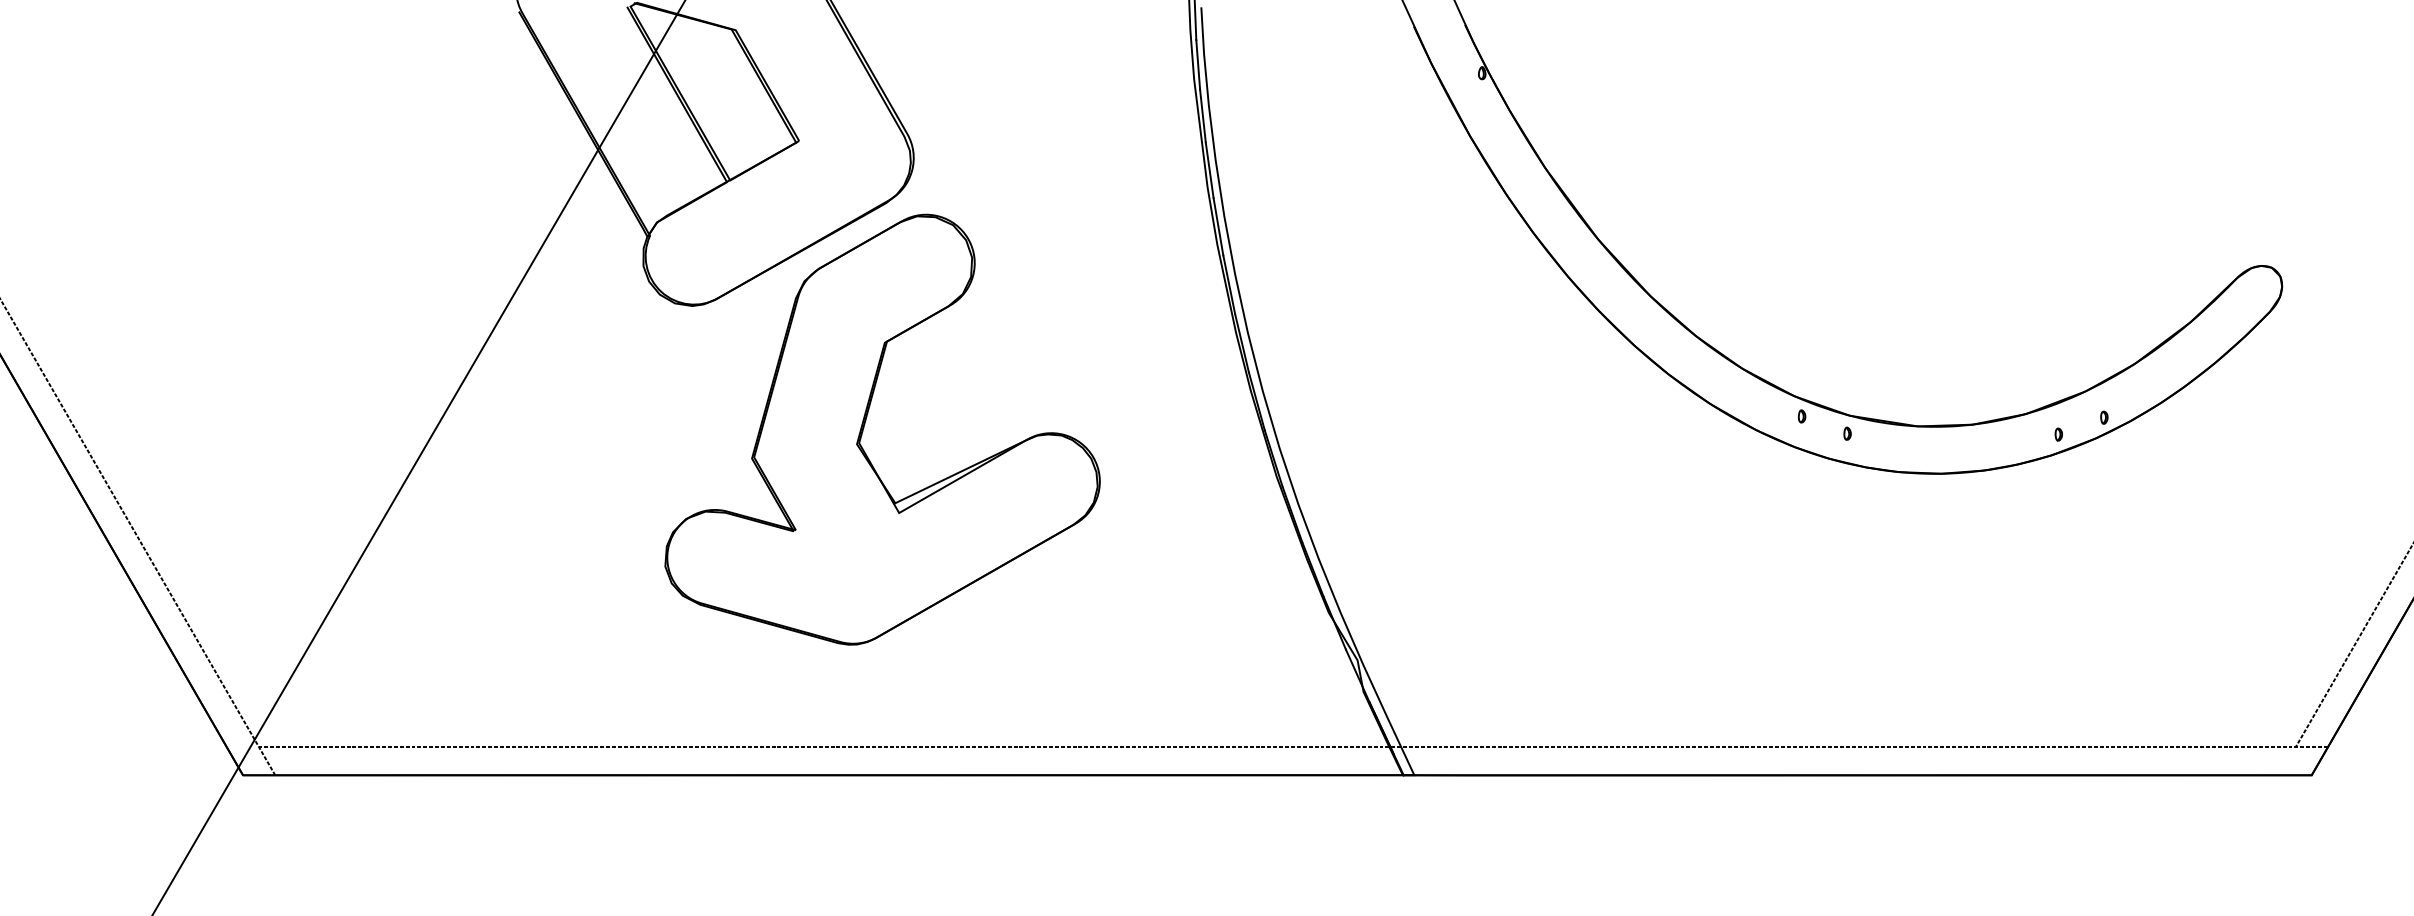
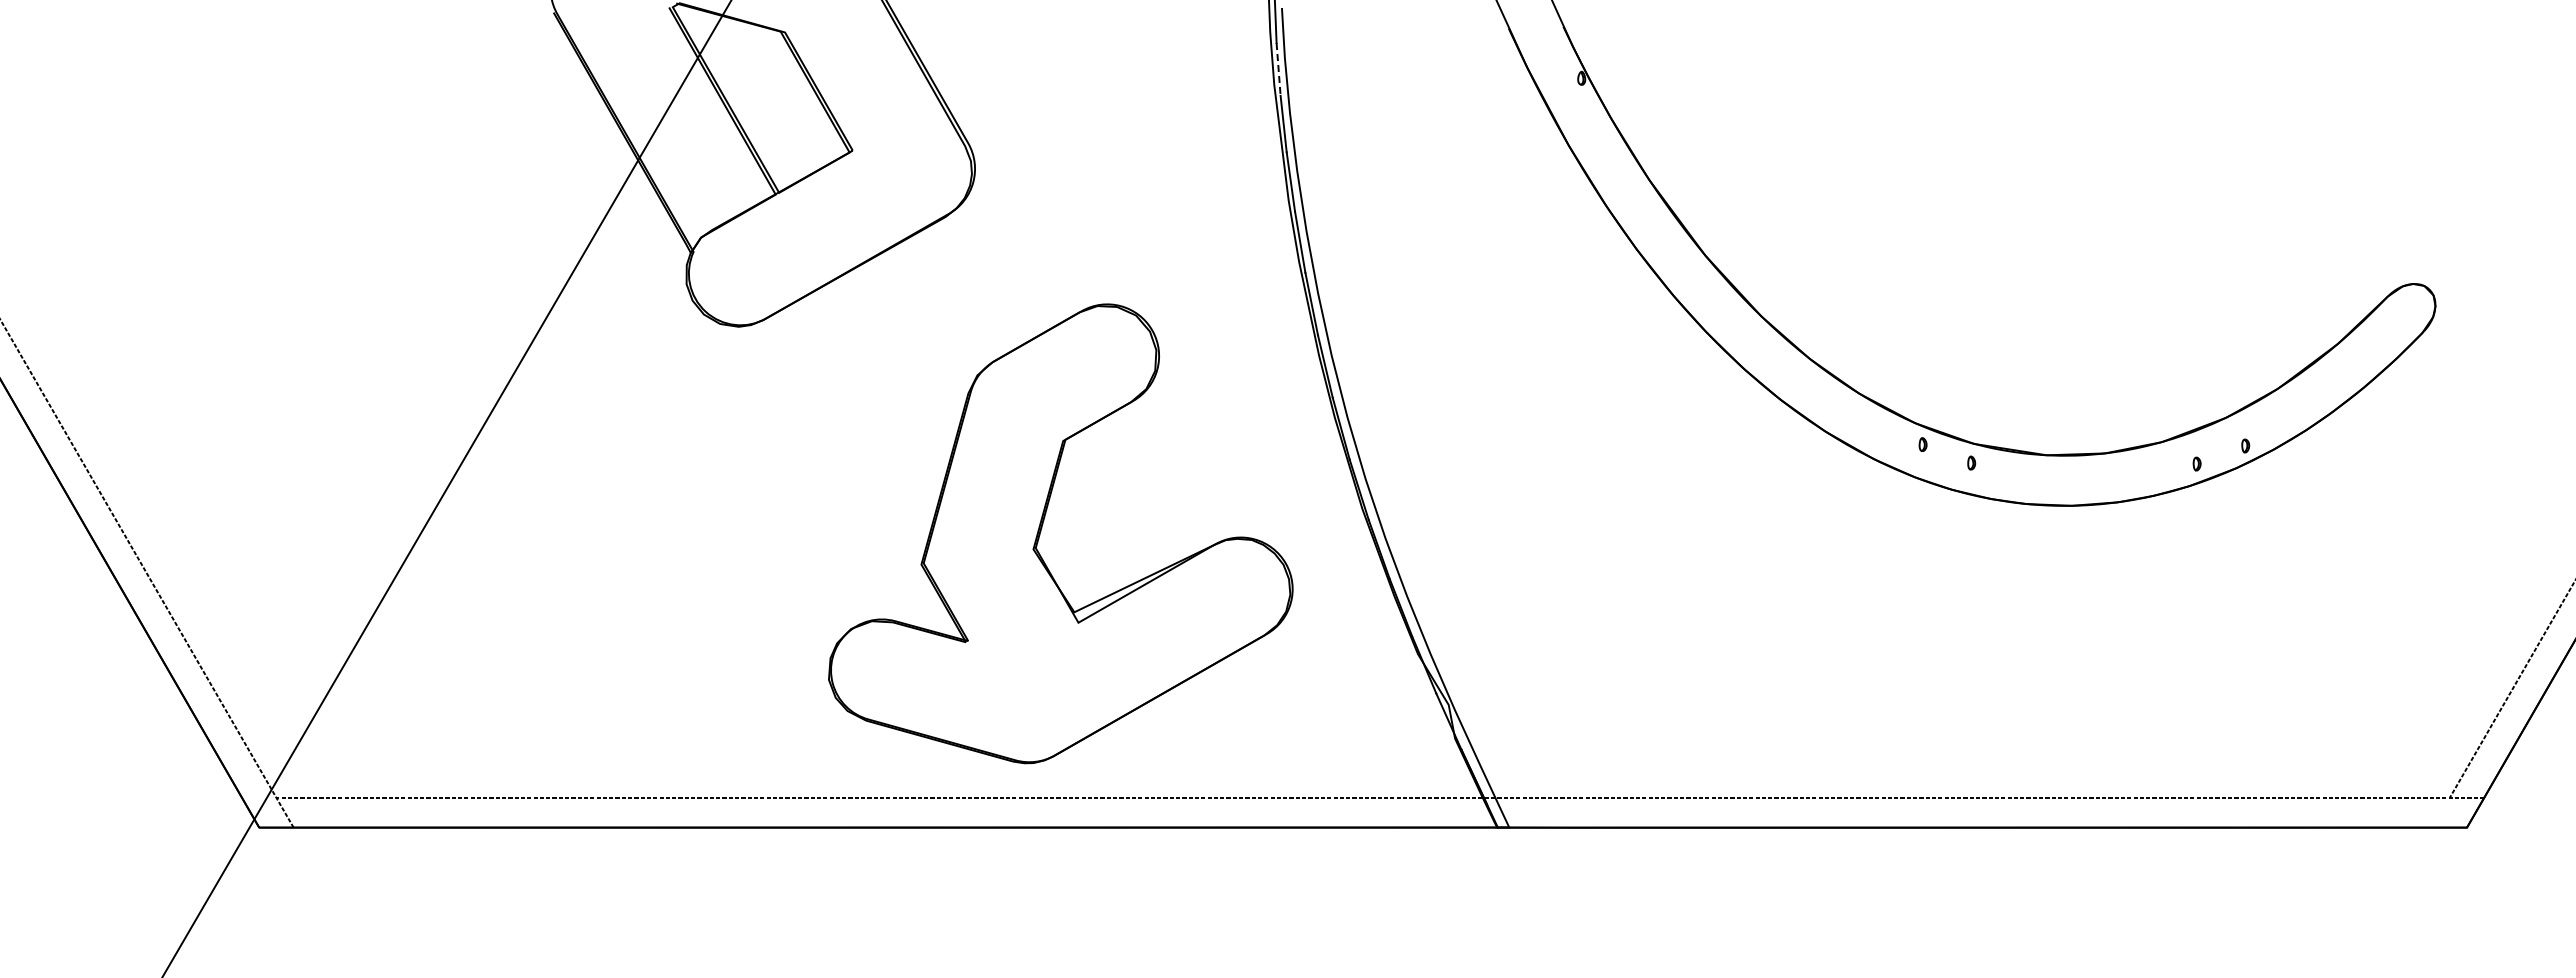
line: (1198, 64) -> (1278, 69), solid -> dashed
part: (865, 424) -> (1042, 528), moved

